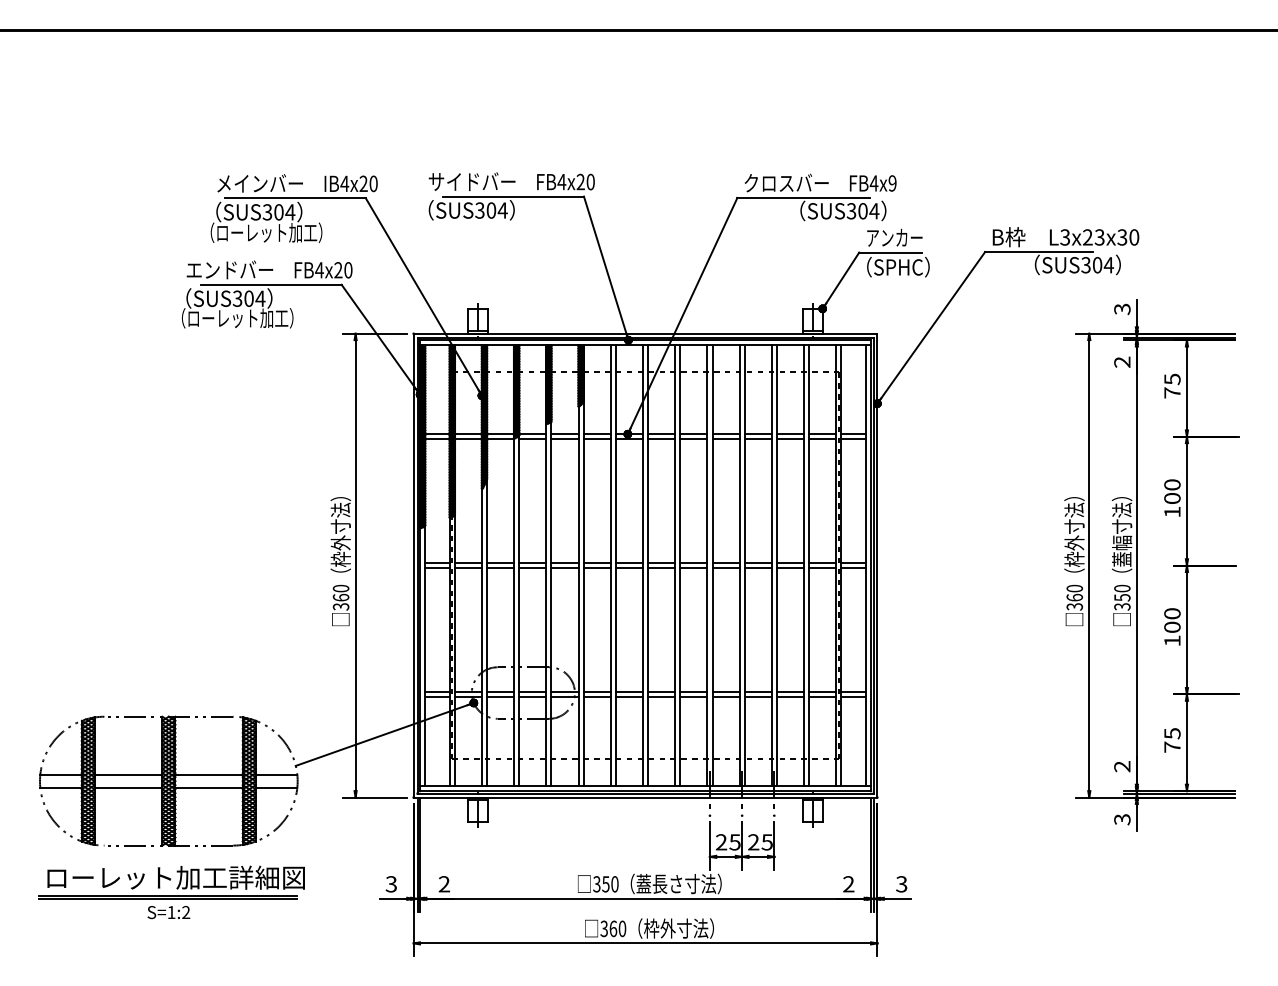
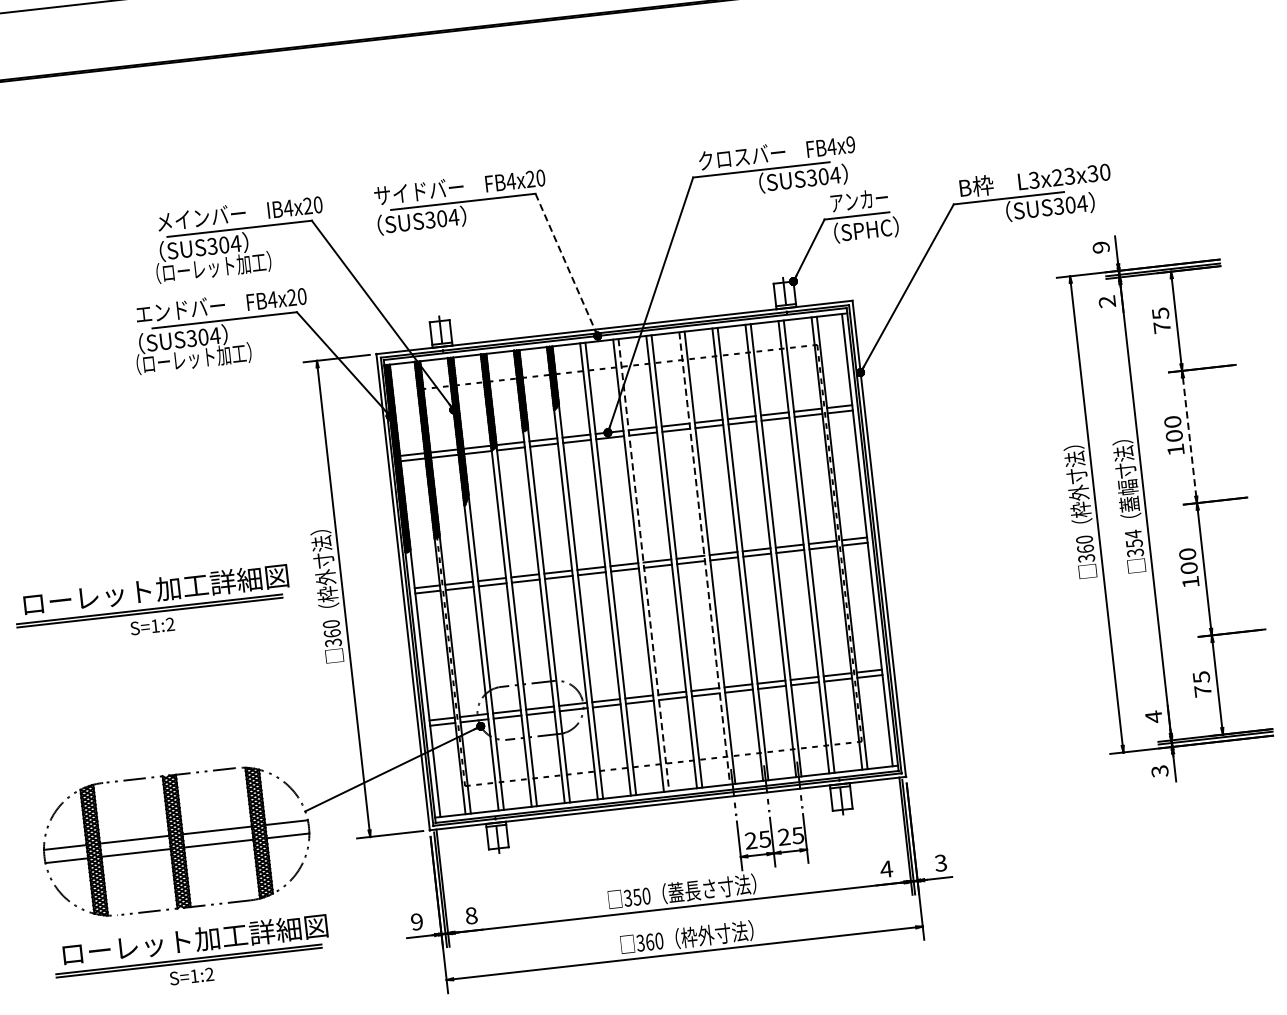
line: (606, 267) -> (566, 263), solid -> dashed
text: (1122, 309) -> (1101, 247), 3 -> 9
line: (1186, 501) -> (1189, 437), solid -> dashed
part: (171, 551) -> (152, 605), added
line: (648, 566) -> (644, 566), solid -> dashed
line: (707, 566) -> (704, 559), solid -> dashed
text: (1122, 588) -> (1133, 534), 350 -> 354
text: (1122, 766) -> (1153, 716), 2 -> 4
text: (390, 884) -> (416, 922), 3 -> 9
text: (444, 884) -> (471, 916), 2 -> 8
text: (848, 884) -> (886, 869), 2 -> 4

